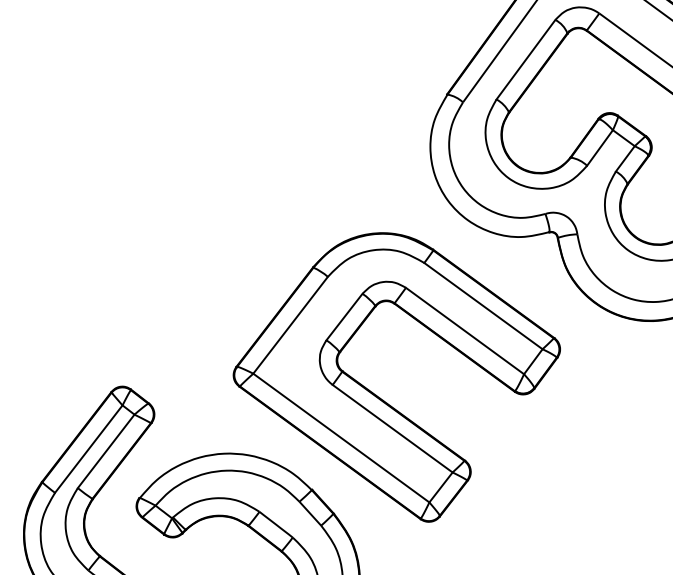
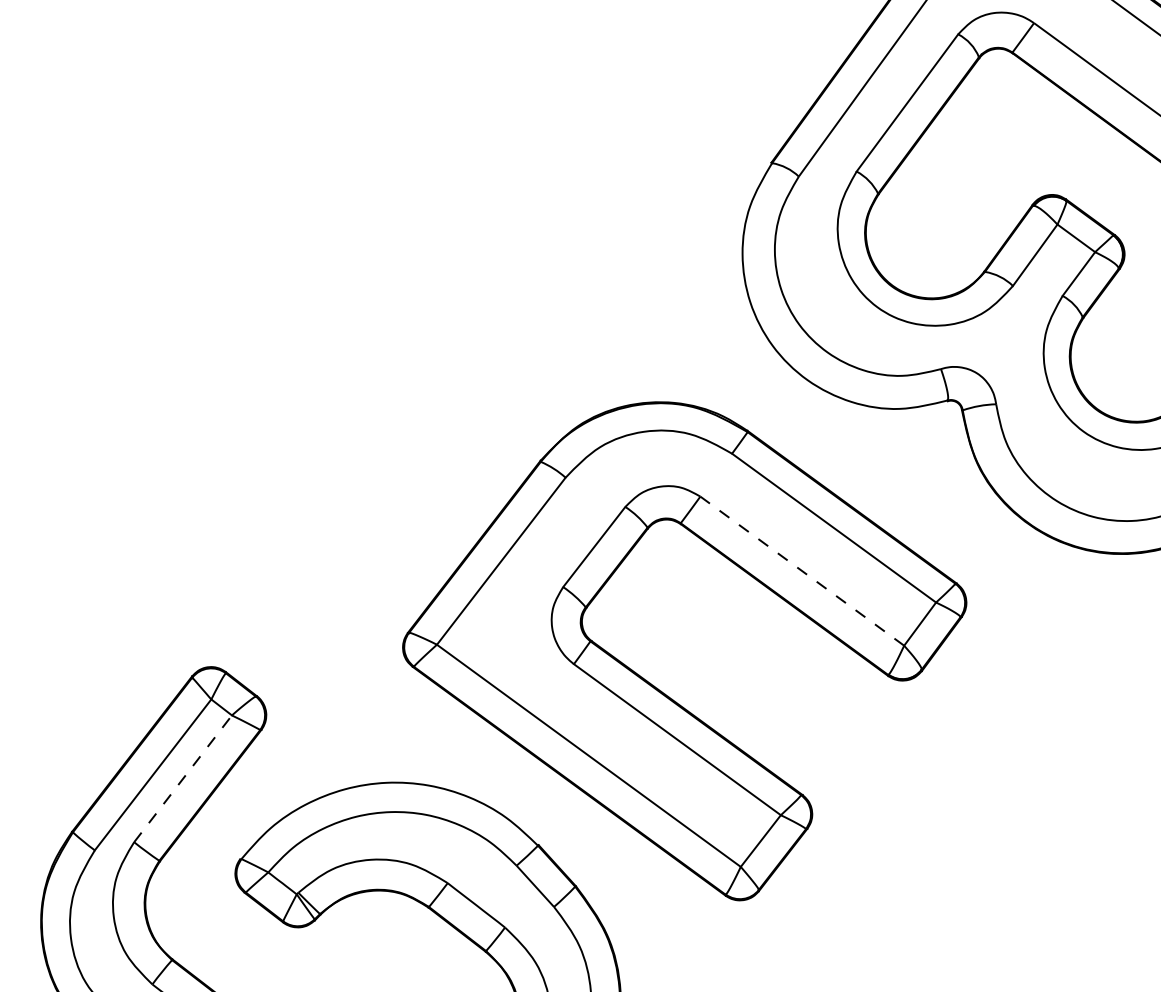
line: (464, 330) -> (801, 570), solid -> dashed
line: (106, 450) -> (183, 777), solid -> dashed

